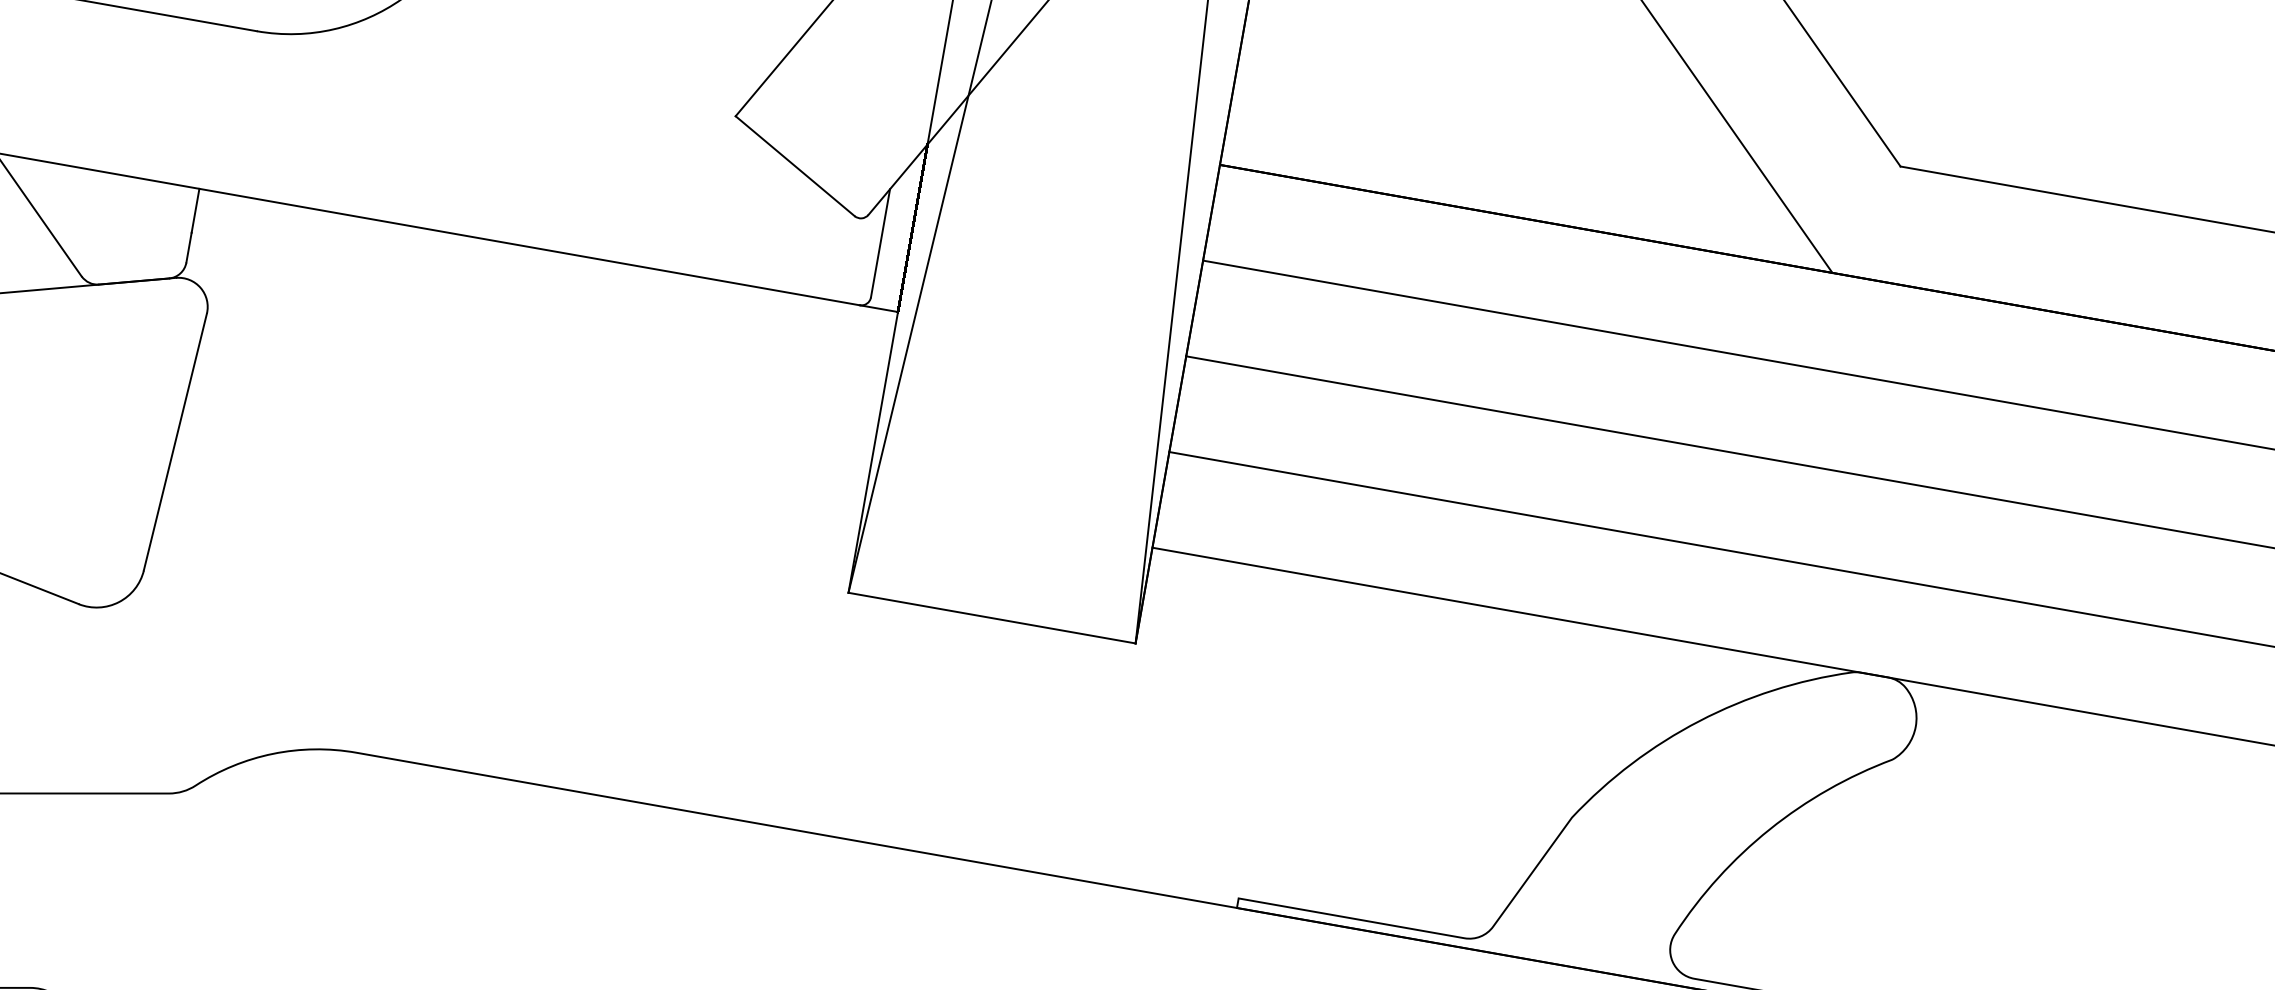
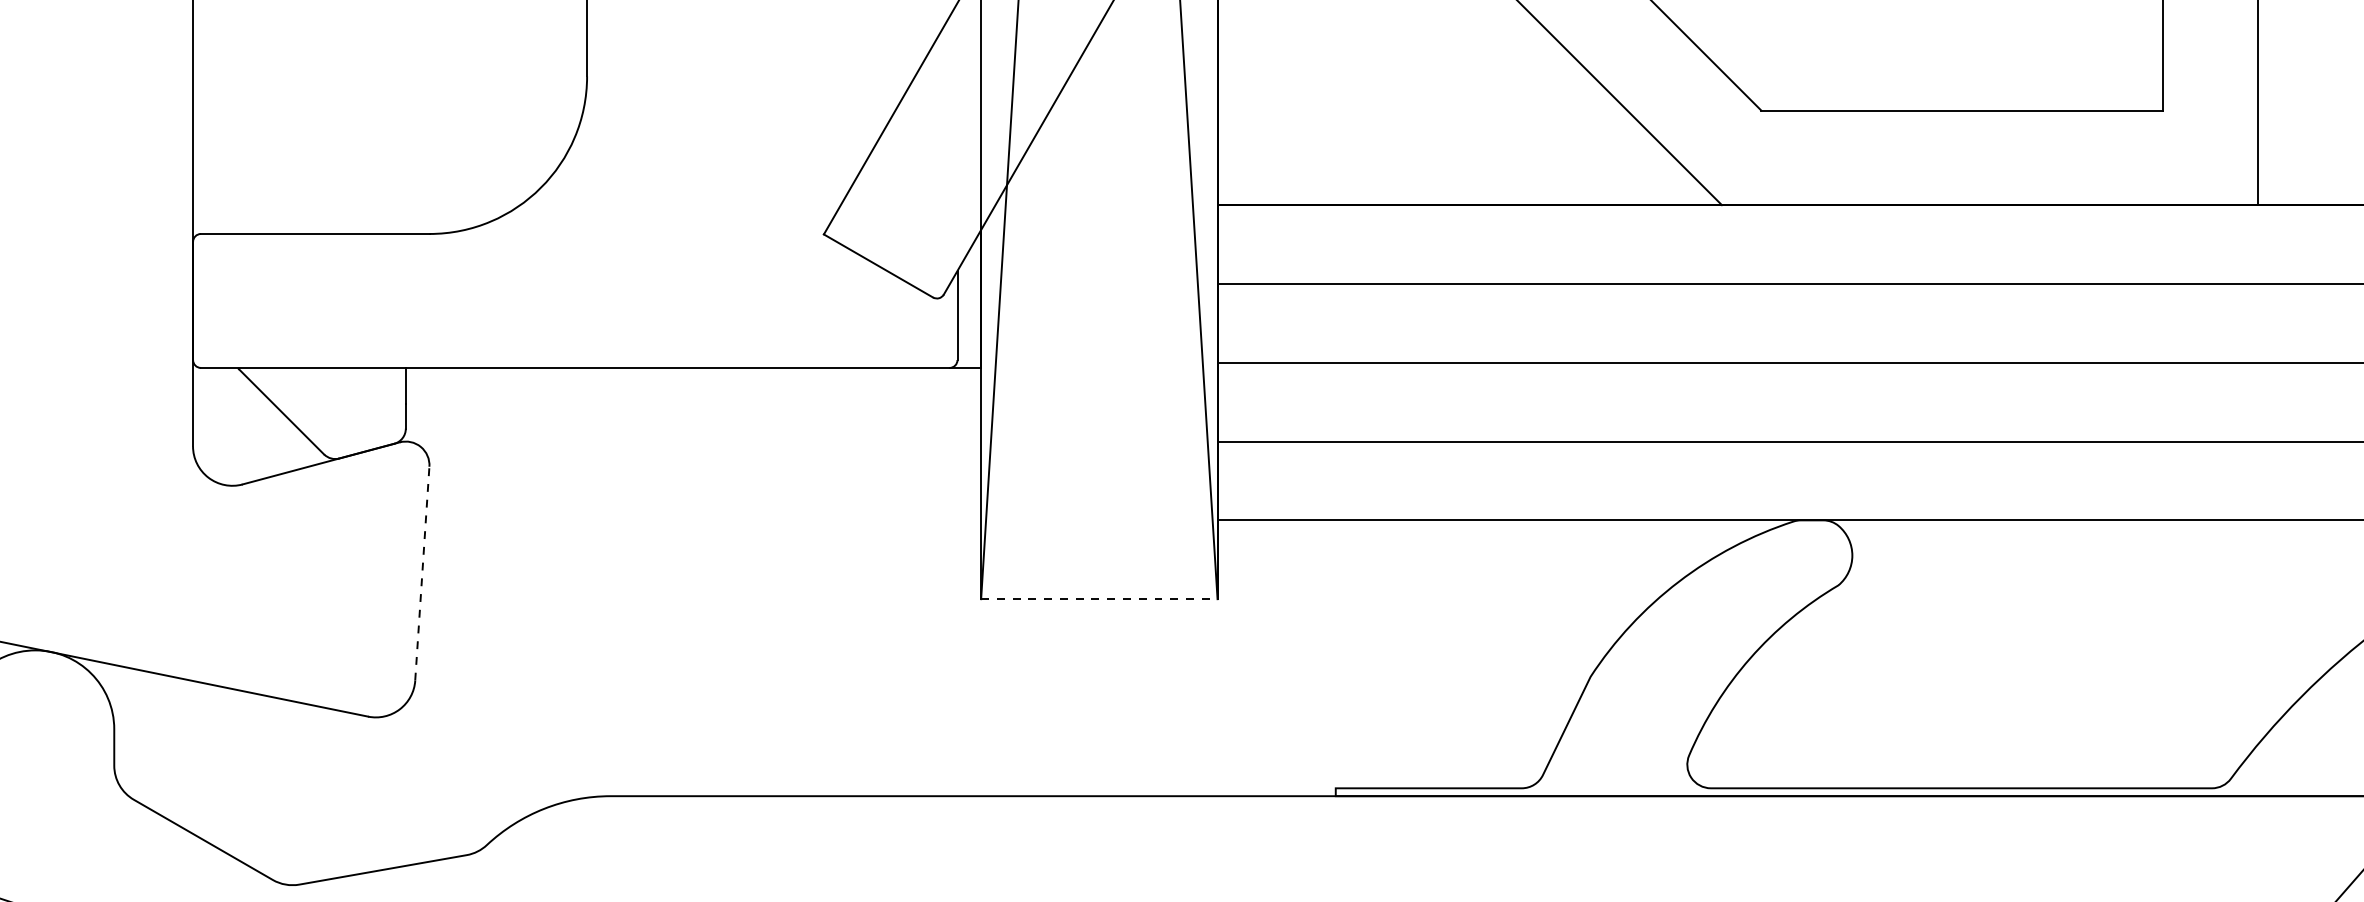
line: (175, 442) -> (422, 573), solid -> dashed
line: (992, 618) -> (1099, 599), solid -> dashed

